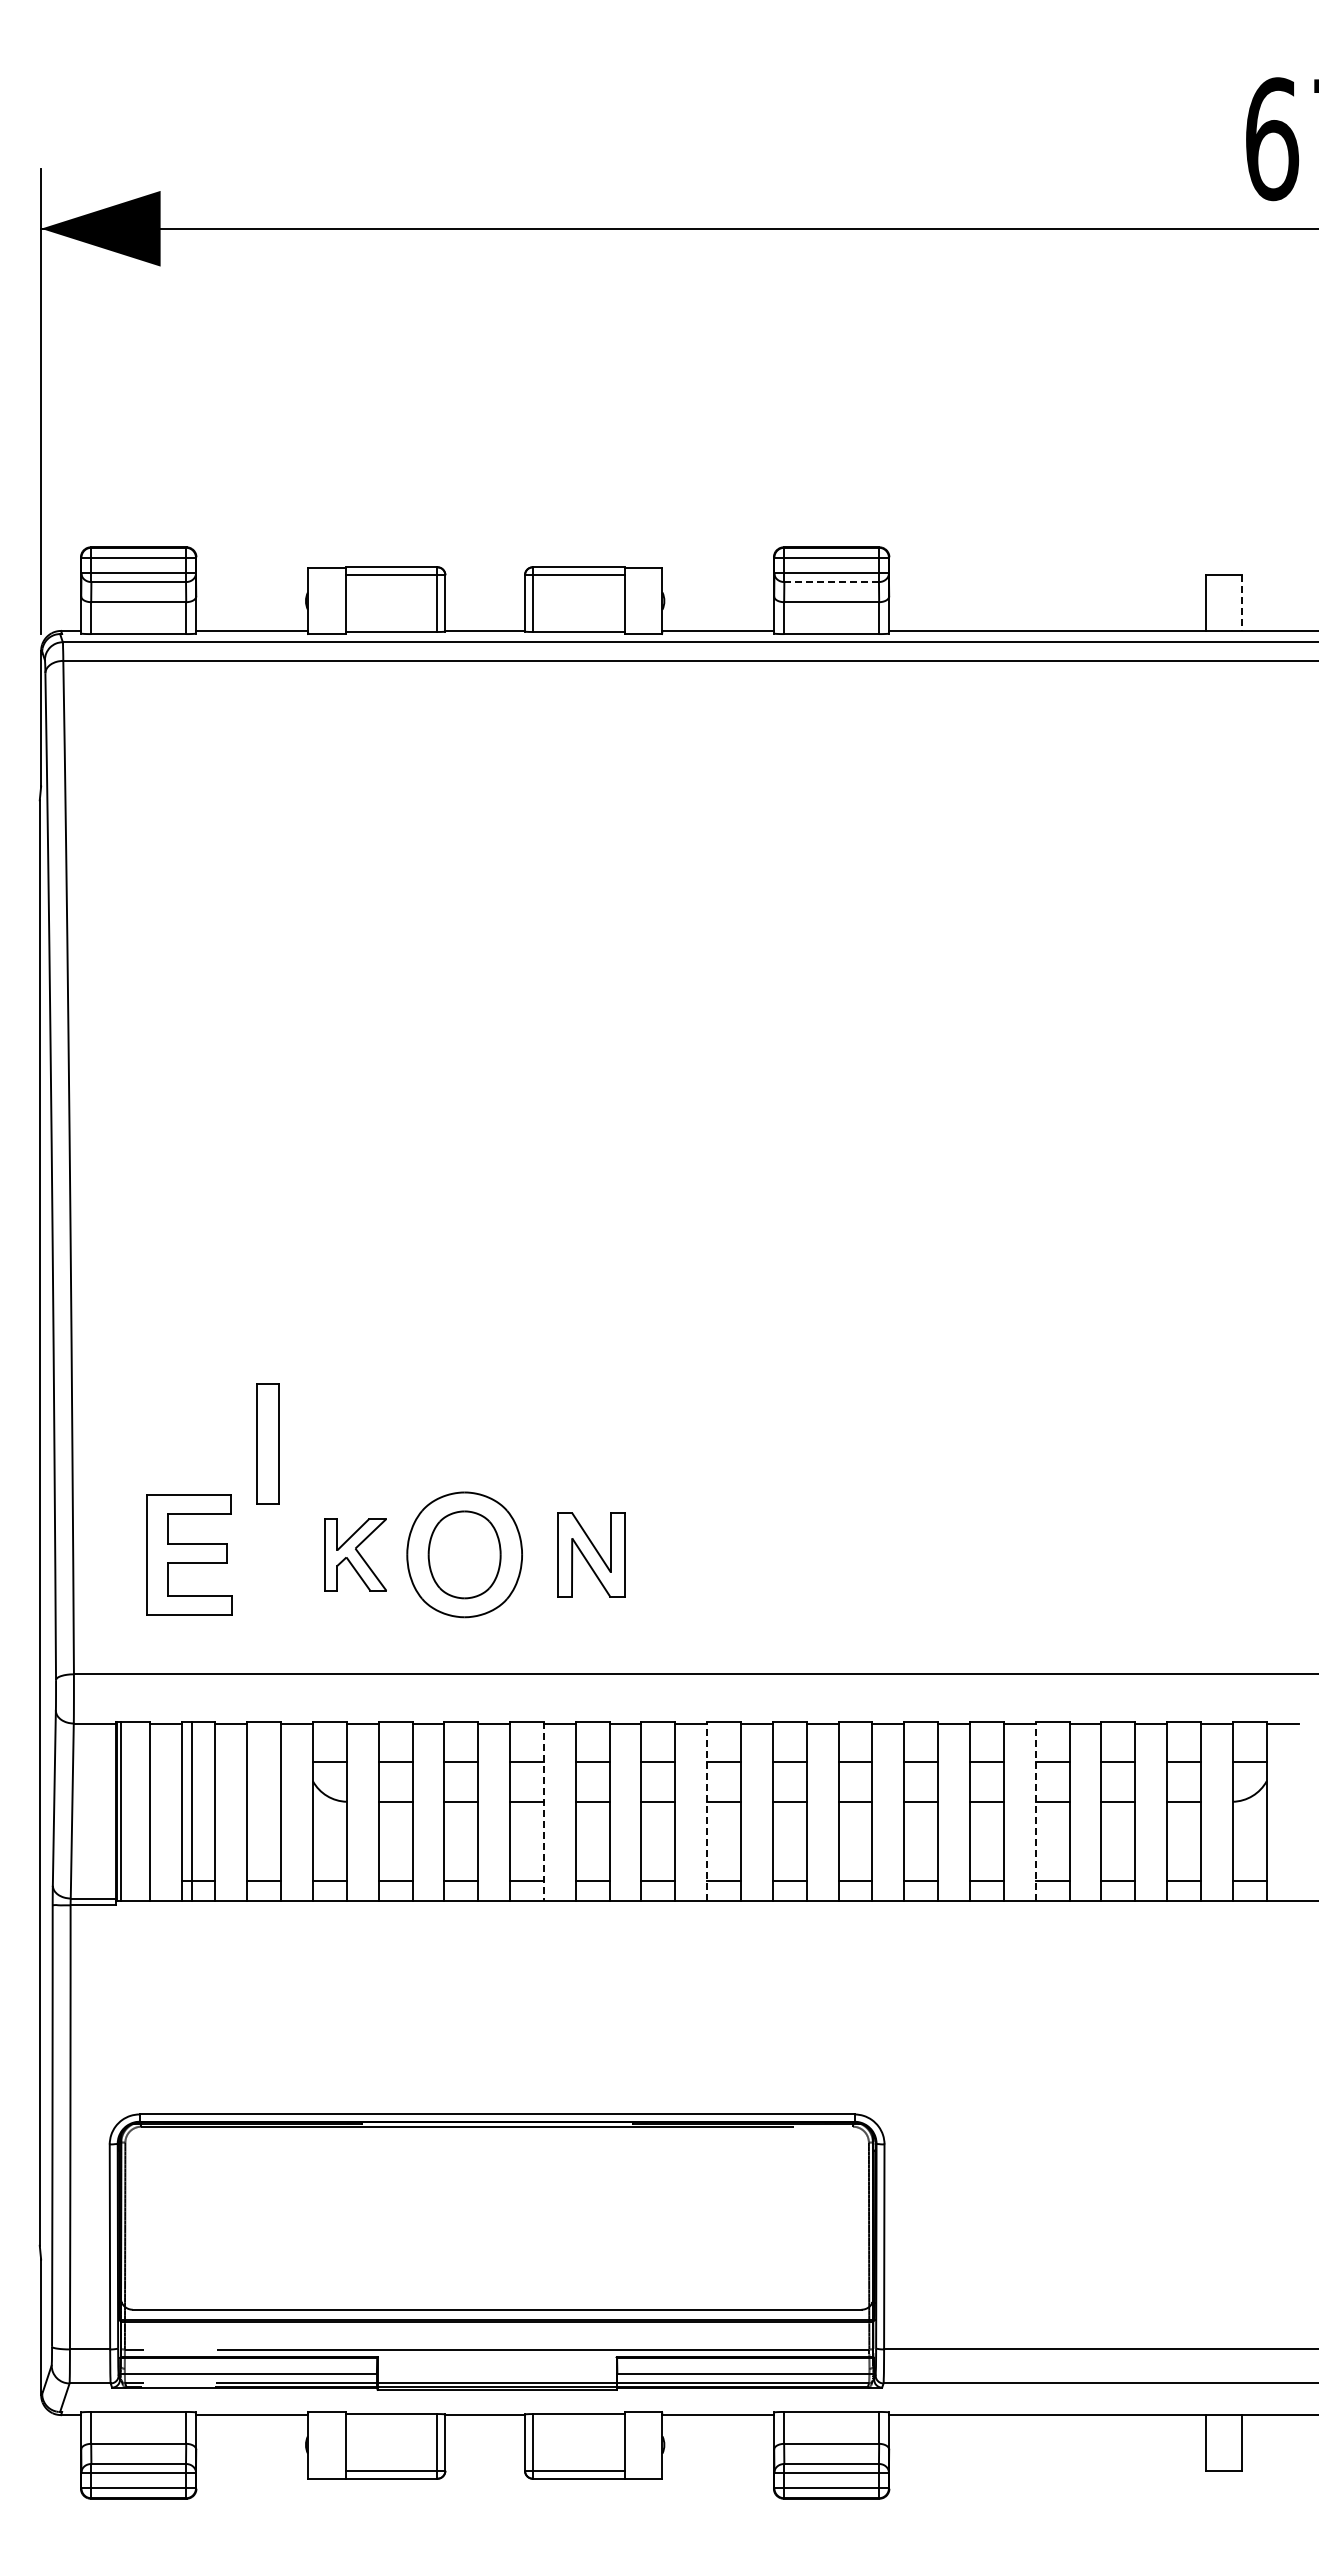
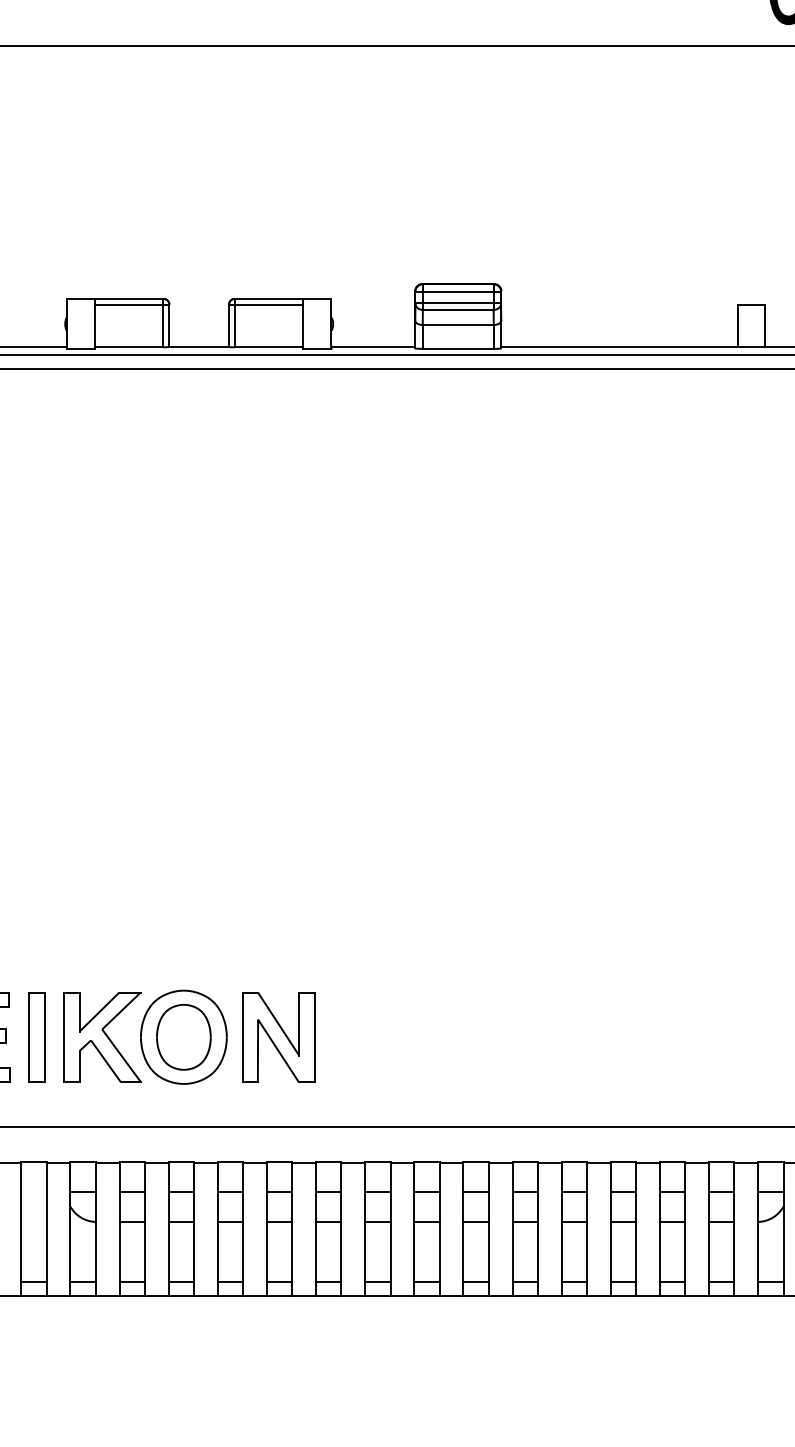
line: (832, 582) -> (458, 310), dashed -> solid
line: (1241, 603) -> (764, 325), dashed -> solid
part: (267, 1443) -> (36, 1037), moved
part: (355, 1554) -> (102, 1037), size x1.67
part: (591, 1554) -> (278, 1037), size x1.43
line: (543, 1811) -> (242, 1229), dashed -> solid
line: (707, 1811) -> (365, 1229), dashed -> solid
line: (1035, 1811) -> (610, 1229), dashed -> solid

